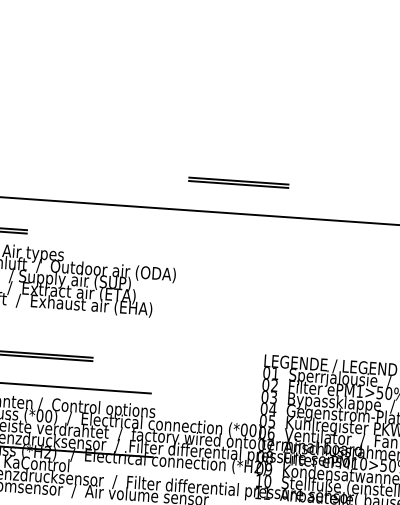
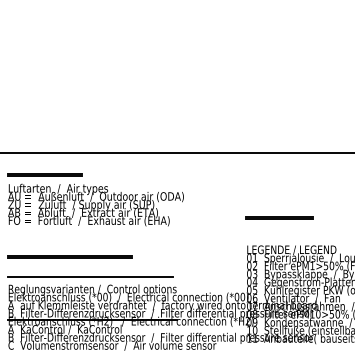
line: (238, 182) -> (279, 217), moved

